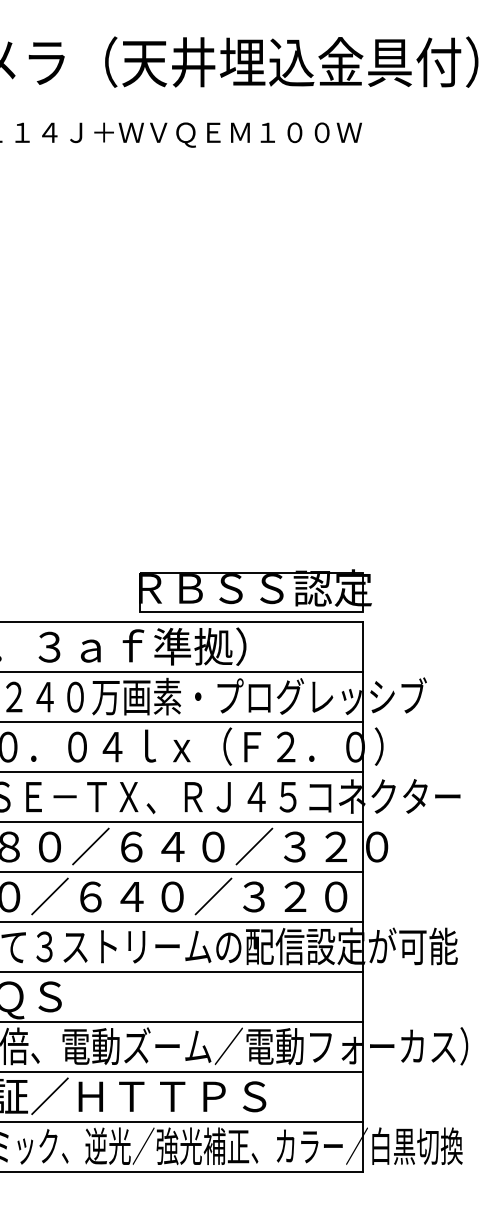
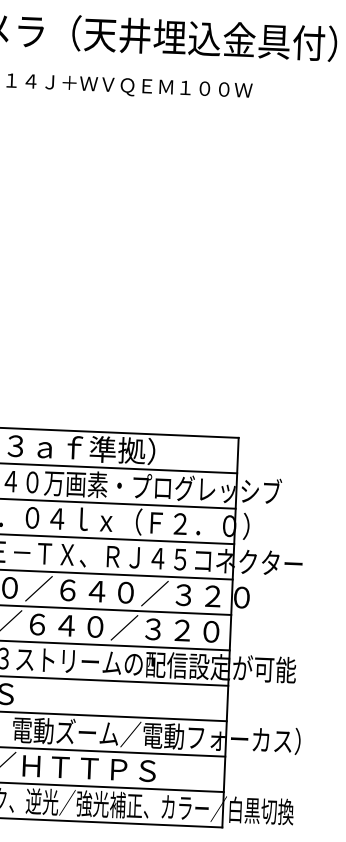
part: (255, 590) -> (163, 412), removed

